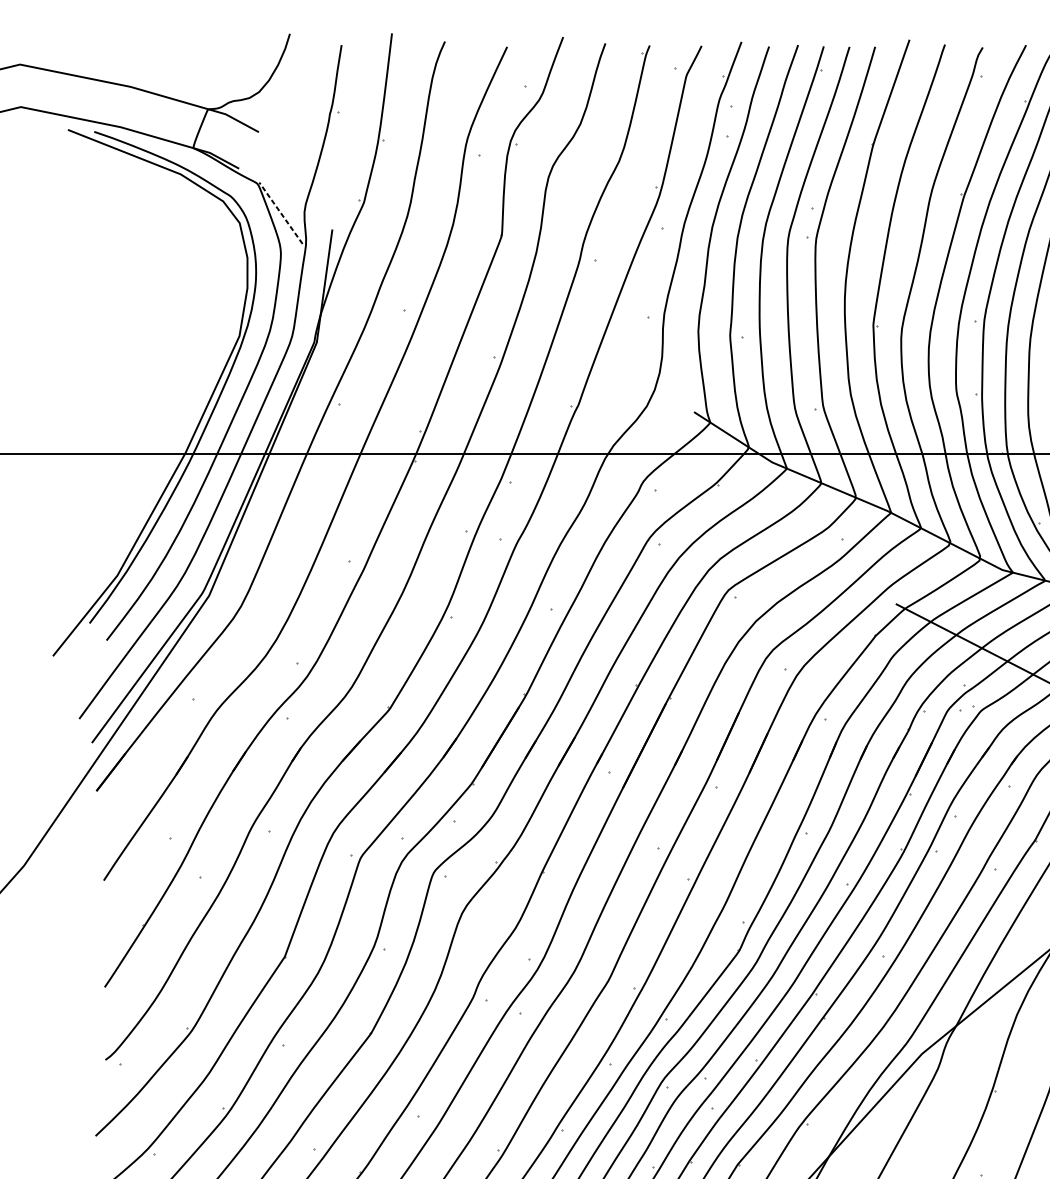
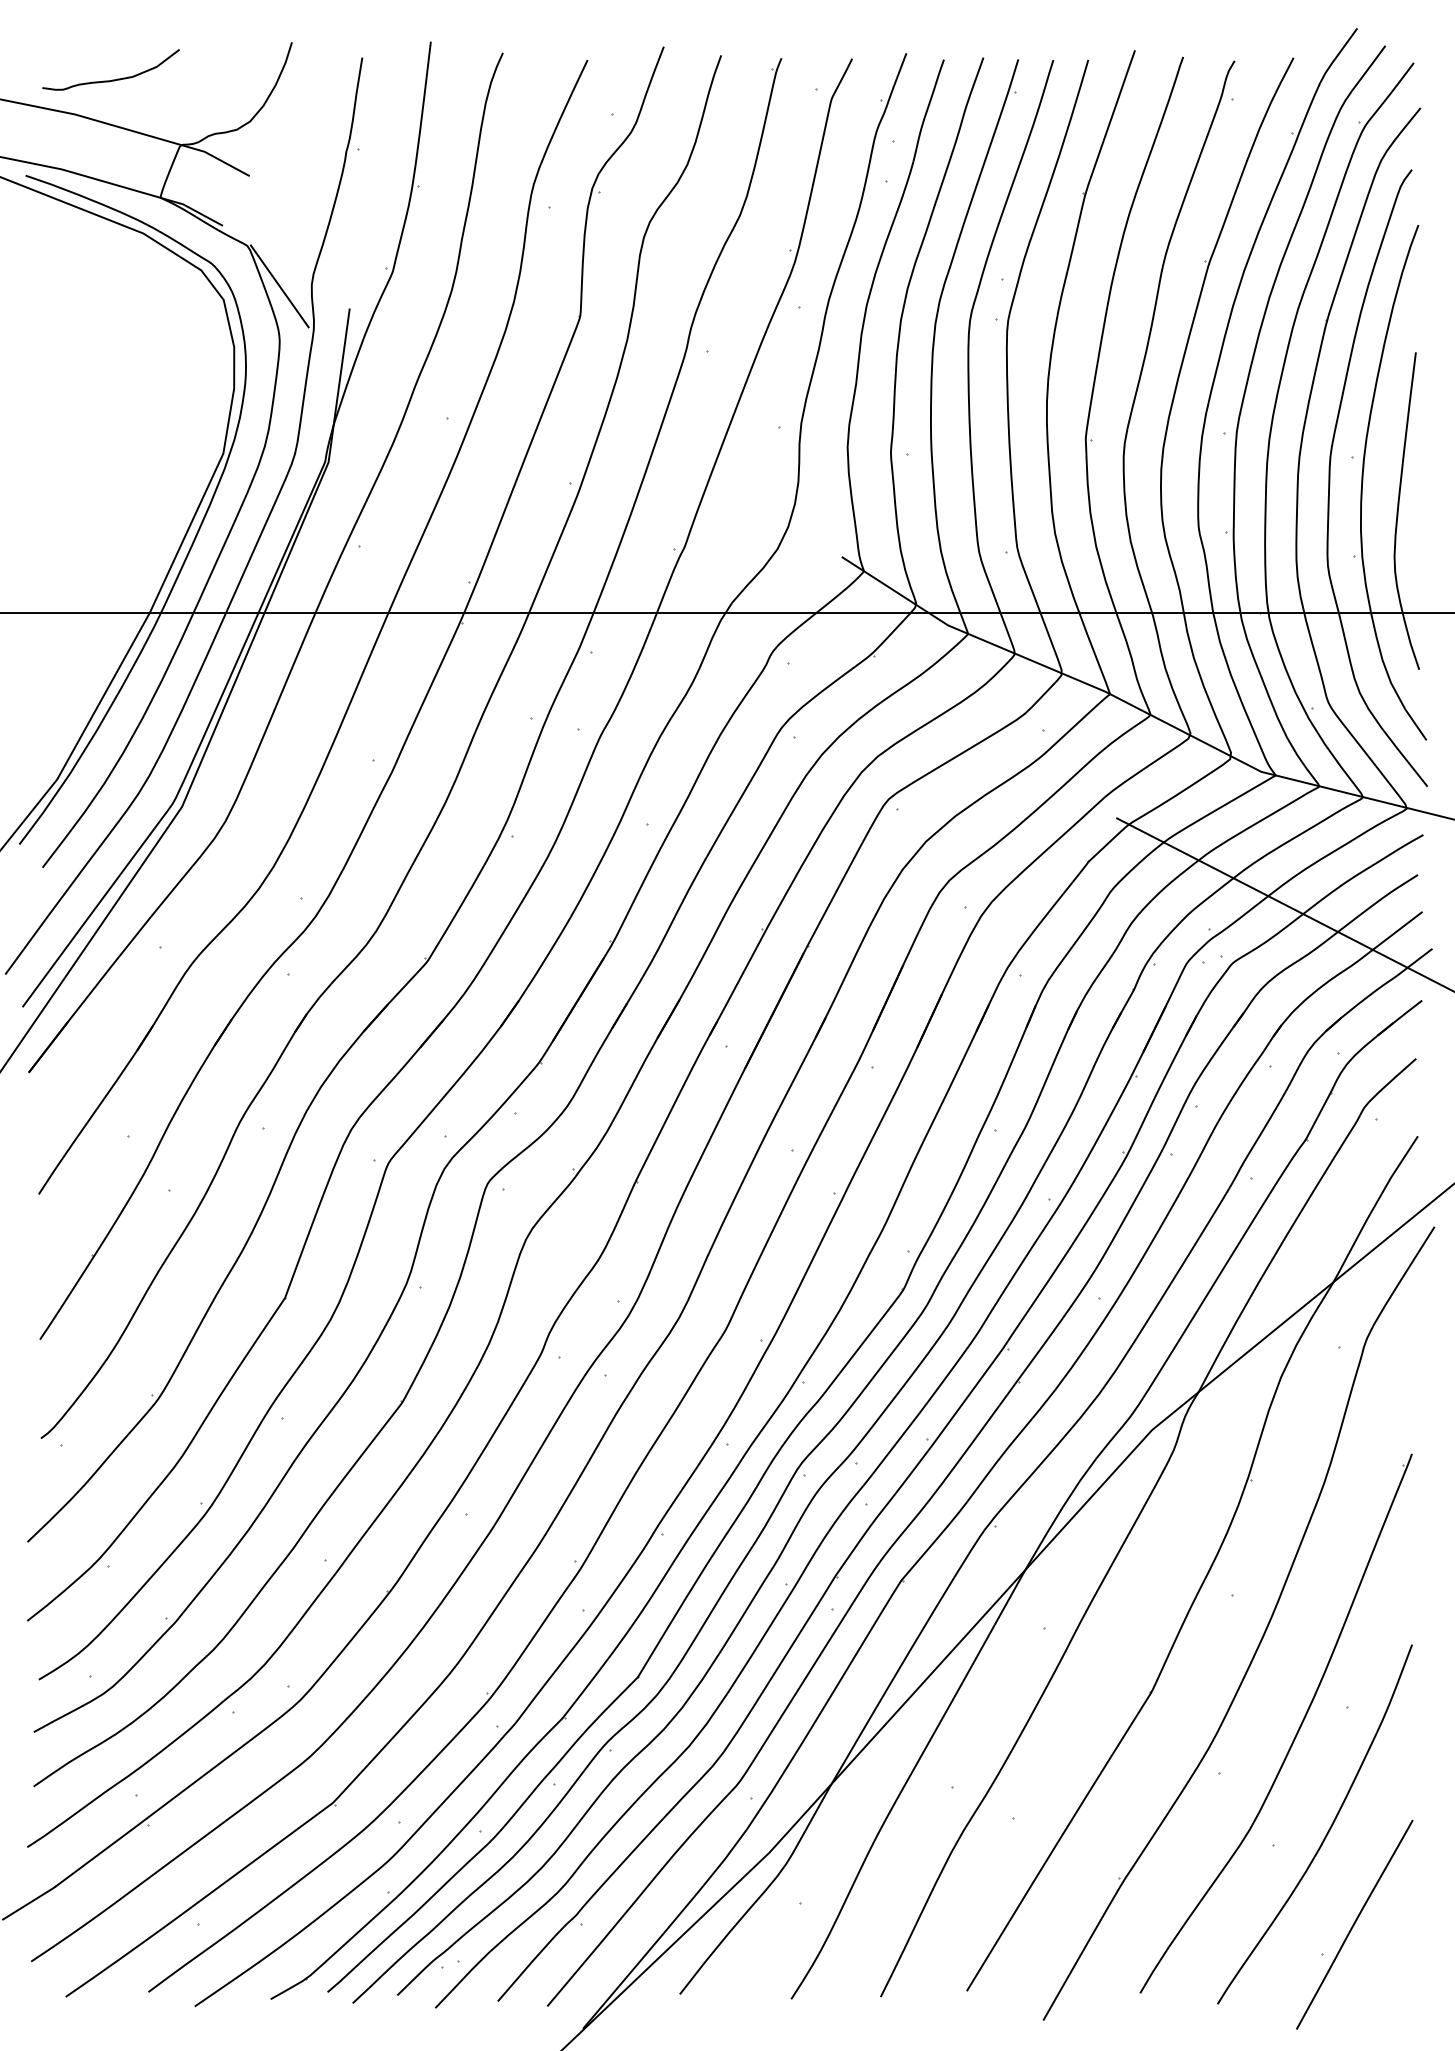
curve: (158, 61) -> (112, 79), added
line: (280, 213) -> (279, 286), dashed -> solid

